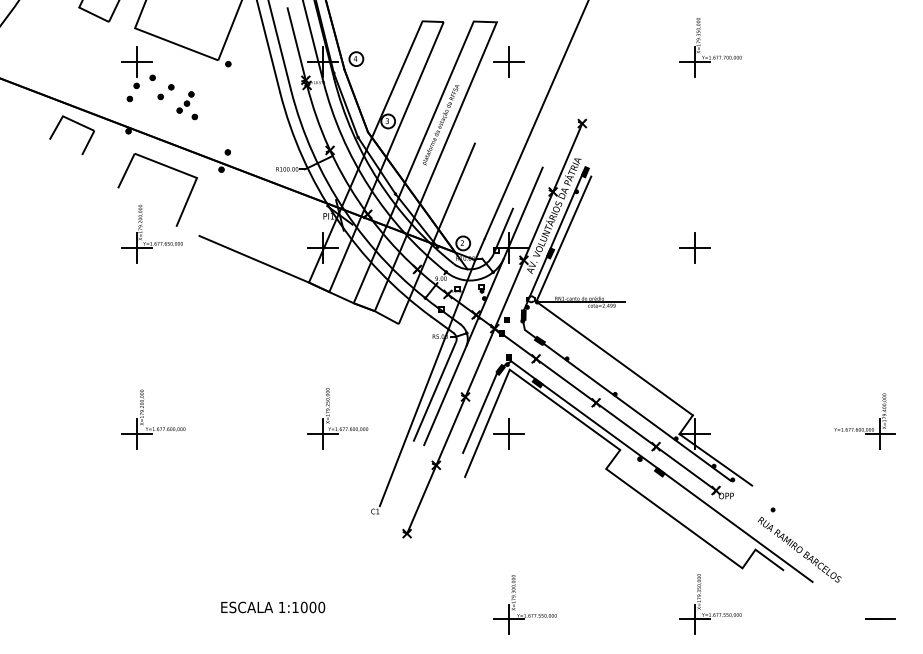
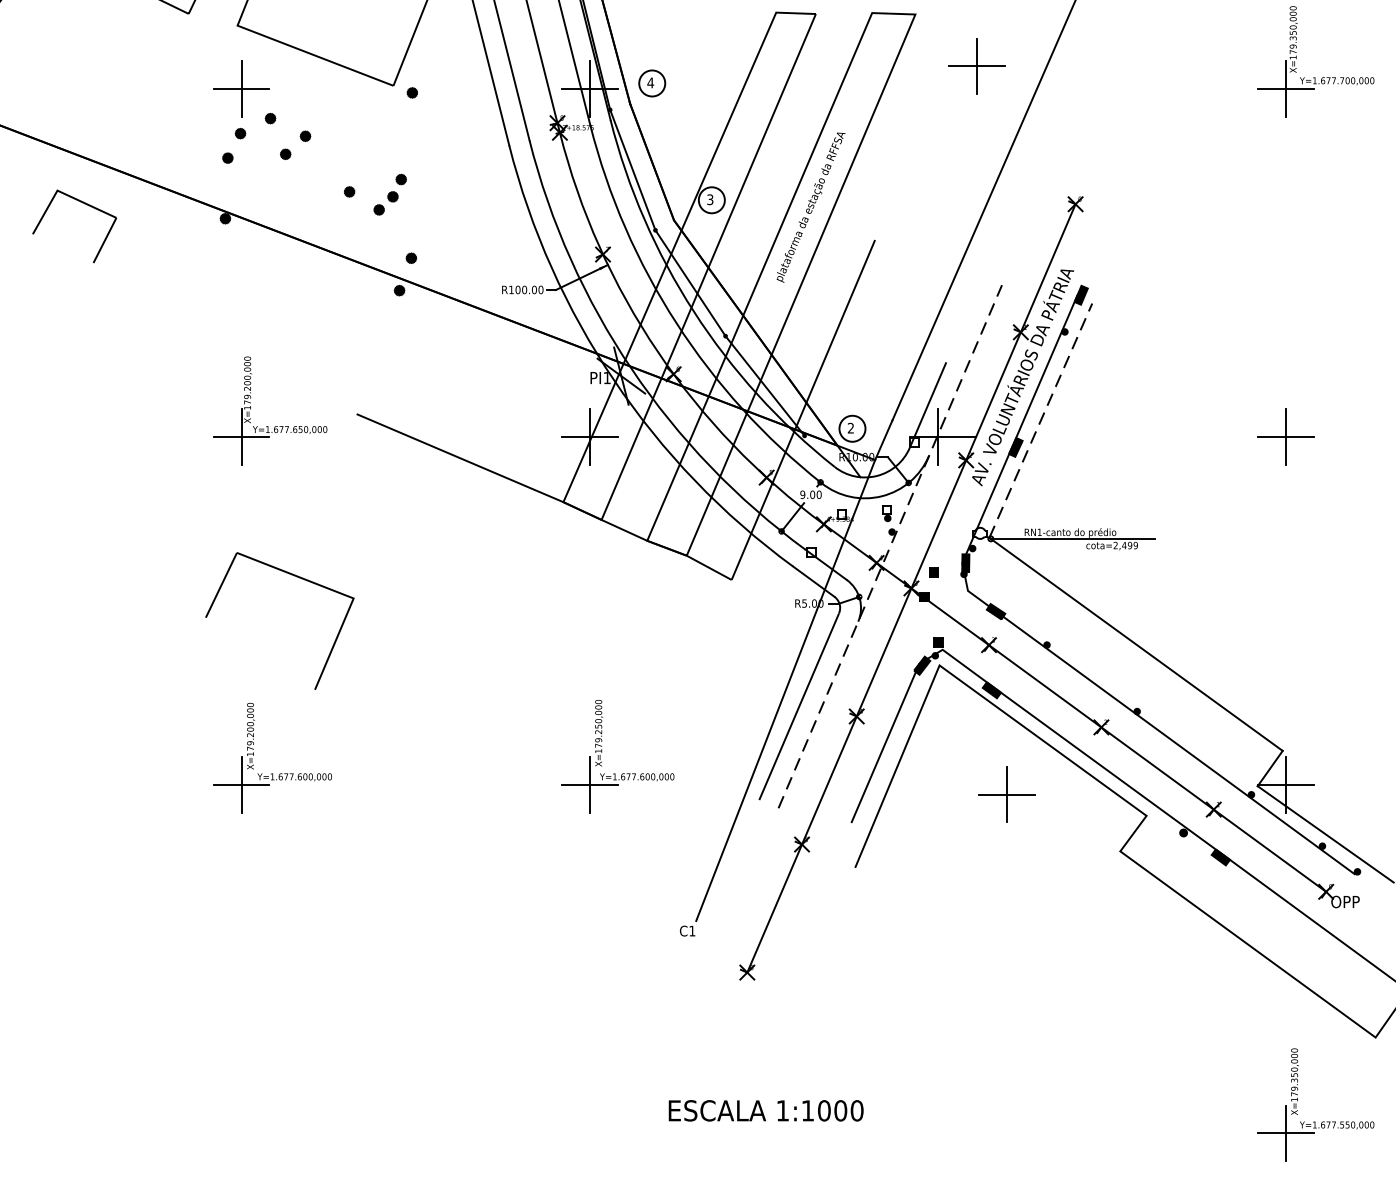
part: (508, 61) -> (976, 65), moved
part: (185, 102) -> (390, 194), moved
part: (77, 124) -> (84, 205), moved
part: (164, 166) -> (292, 576), moved
line: (564, 238) -> (1042, 419), solid -> dashed
line: (483, 306) -> (890, 546), solid -> dashed
part: (508, 433) -> (1006, 794), moved
part: (515, 603) -> (950, 1103), removed
text: (273, 607) -> (766, 1110), moved

